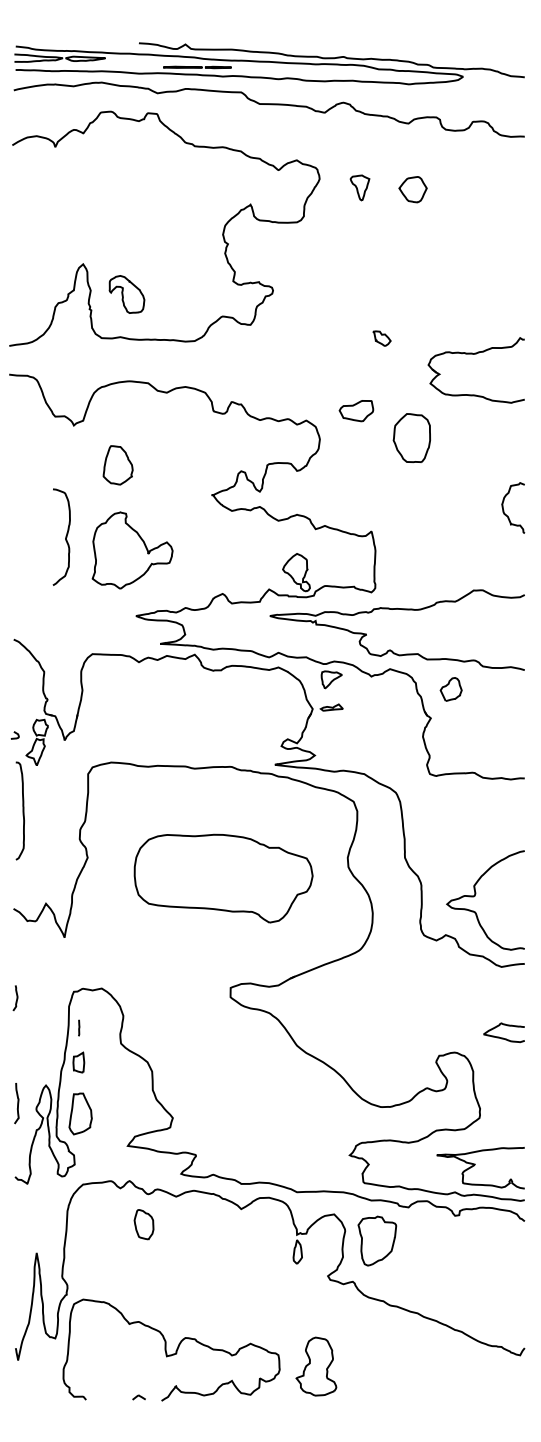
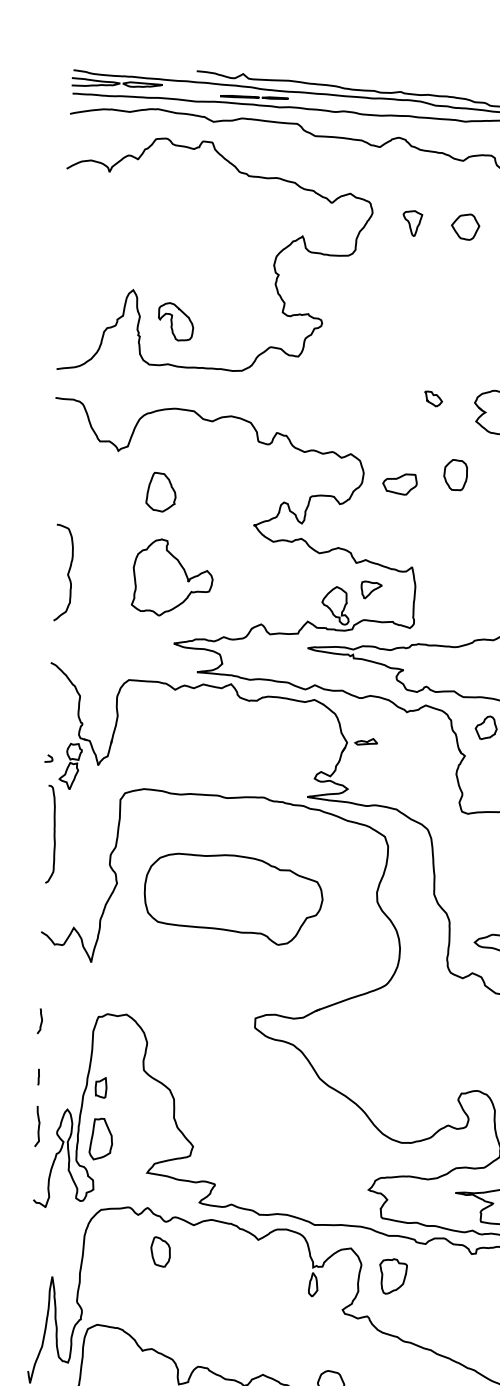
part: (381, 338) -> (432, 398), moved
part: (356, 411) -> (399, 484), moved
part: (411, 437) -> (455, 474), size x0.62
curve: (65, 536) -> (67, 572), moved
part: (331, 679) -> (371, 589), moved
part: (223, 878) -> (233, 899), moved
line: (79, 1027) -> (39, 1076), moved
part: (377, 1240) -> (393, 1276), size x0.71

